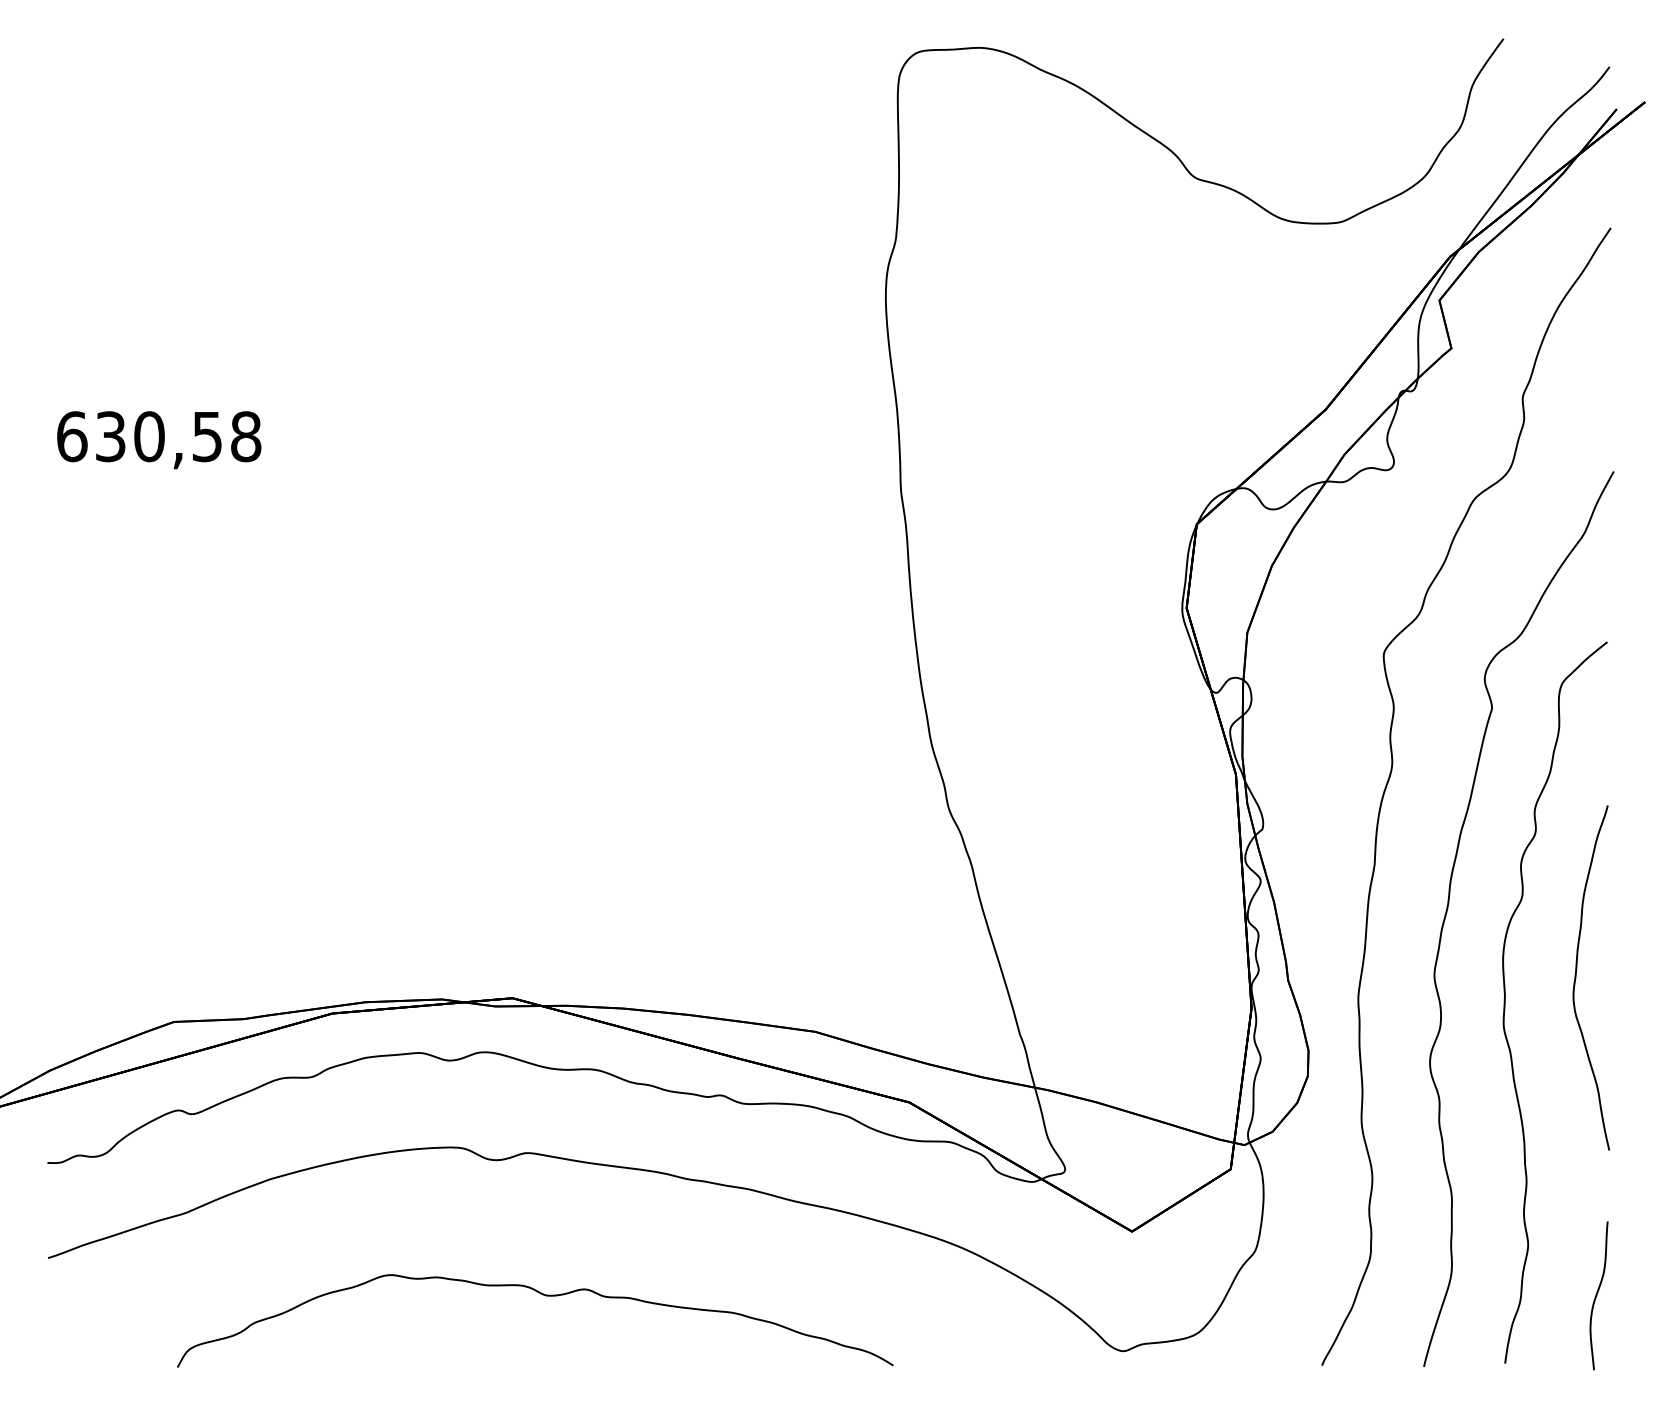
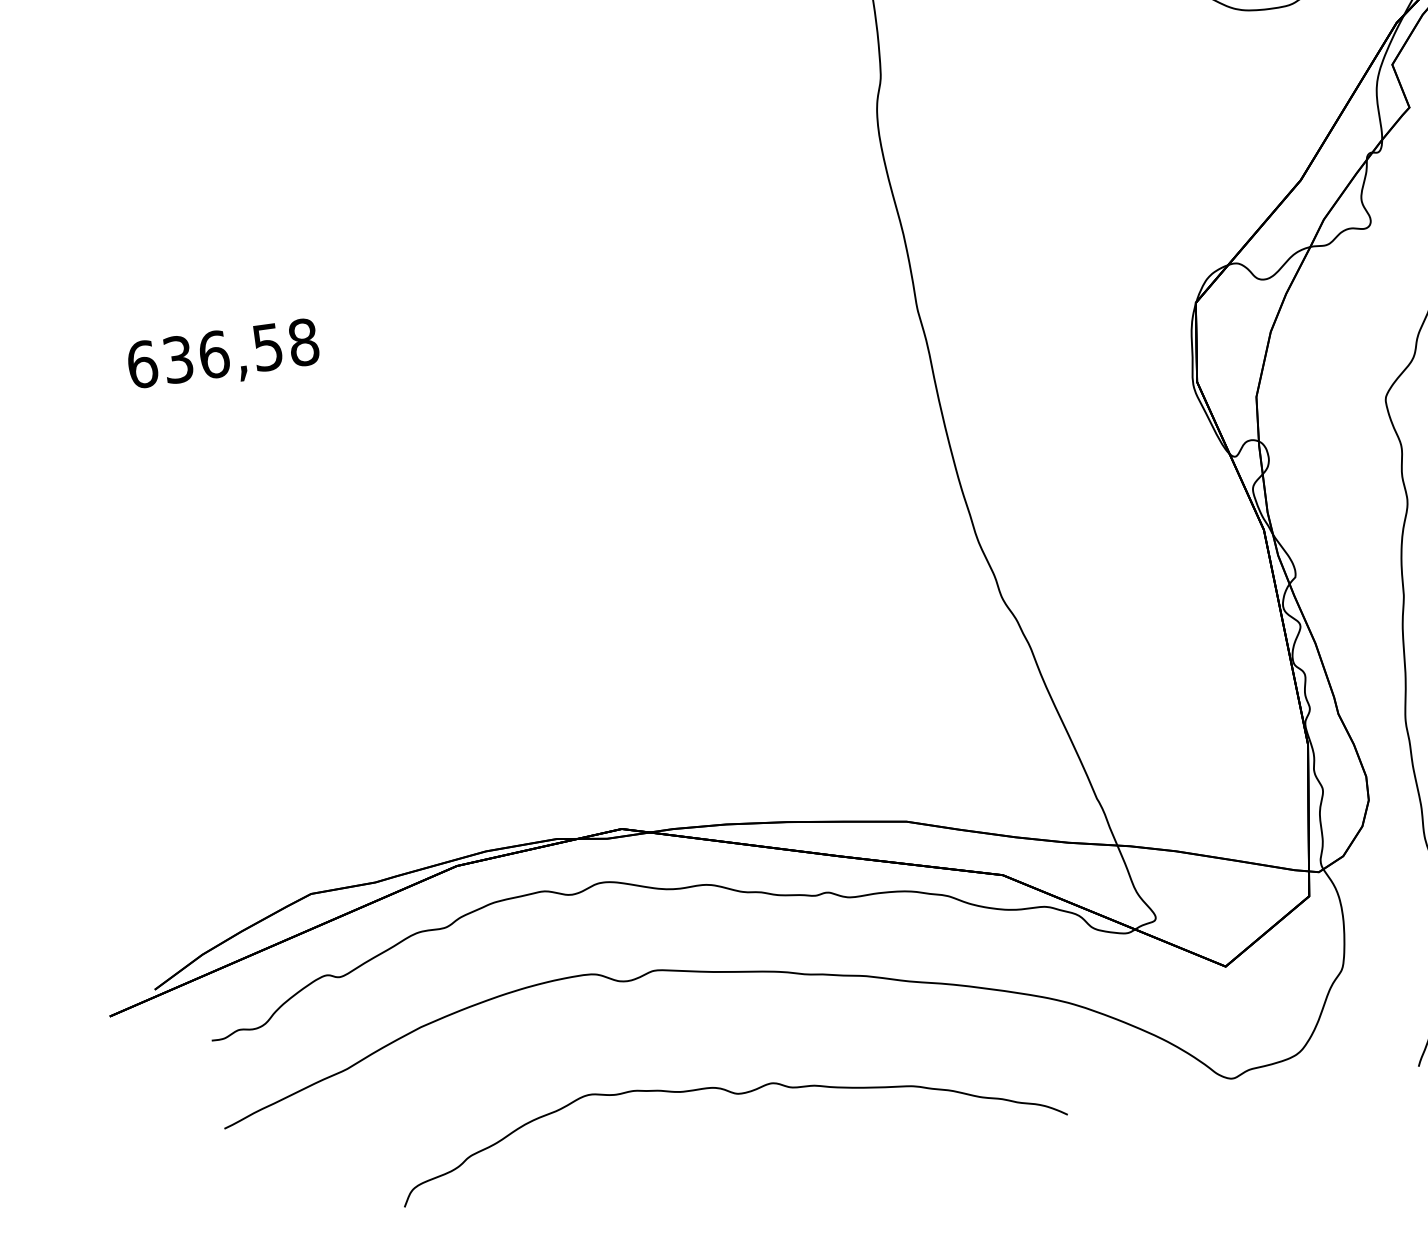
text: (149, 436) -> (214, 354), 630,58 -> 636,58
curve: (542, 1295) -> (733, 1094), moved

